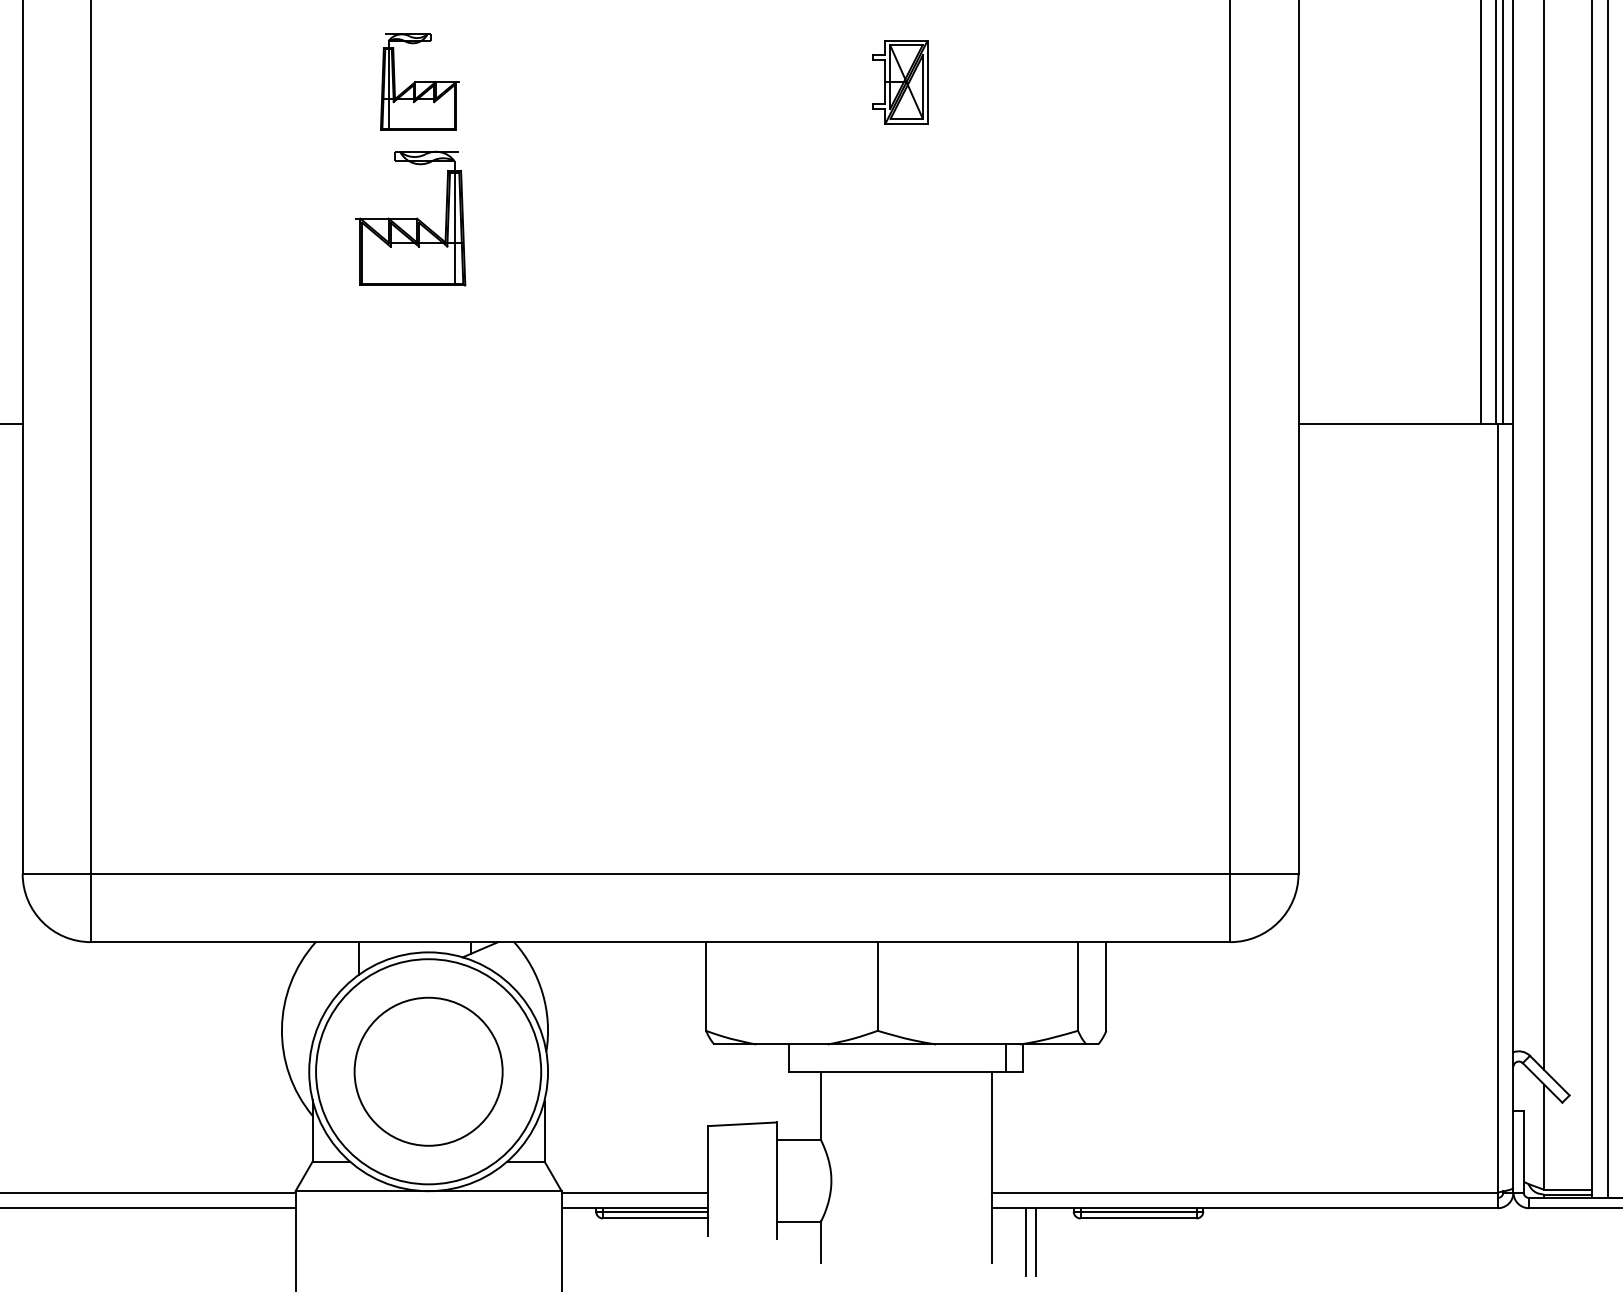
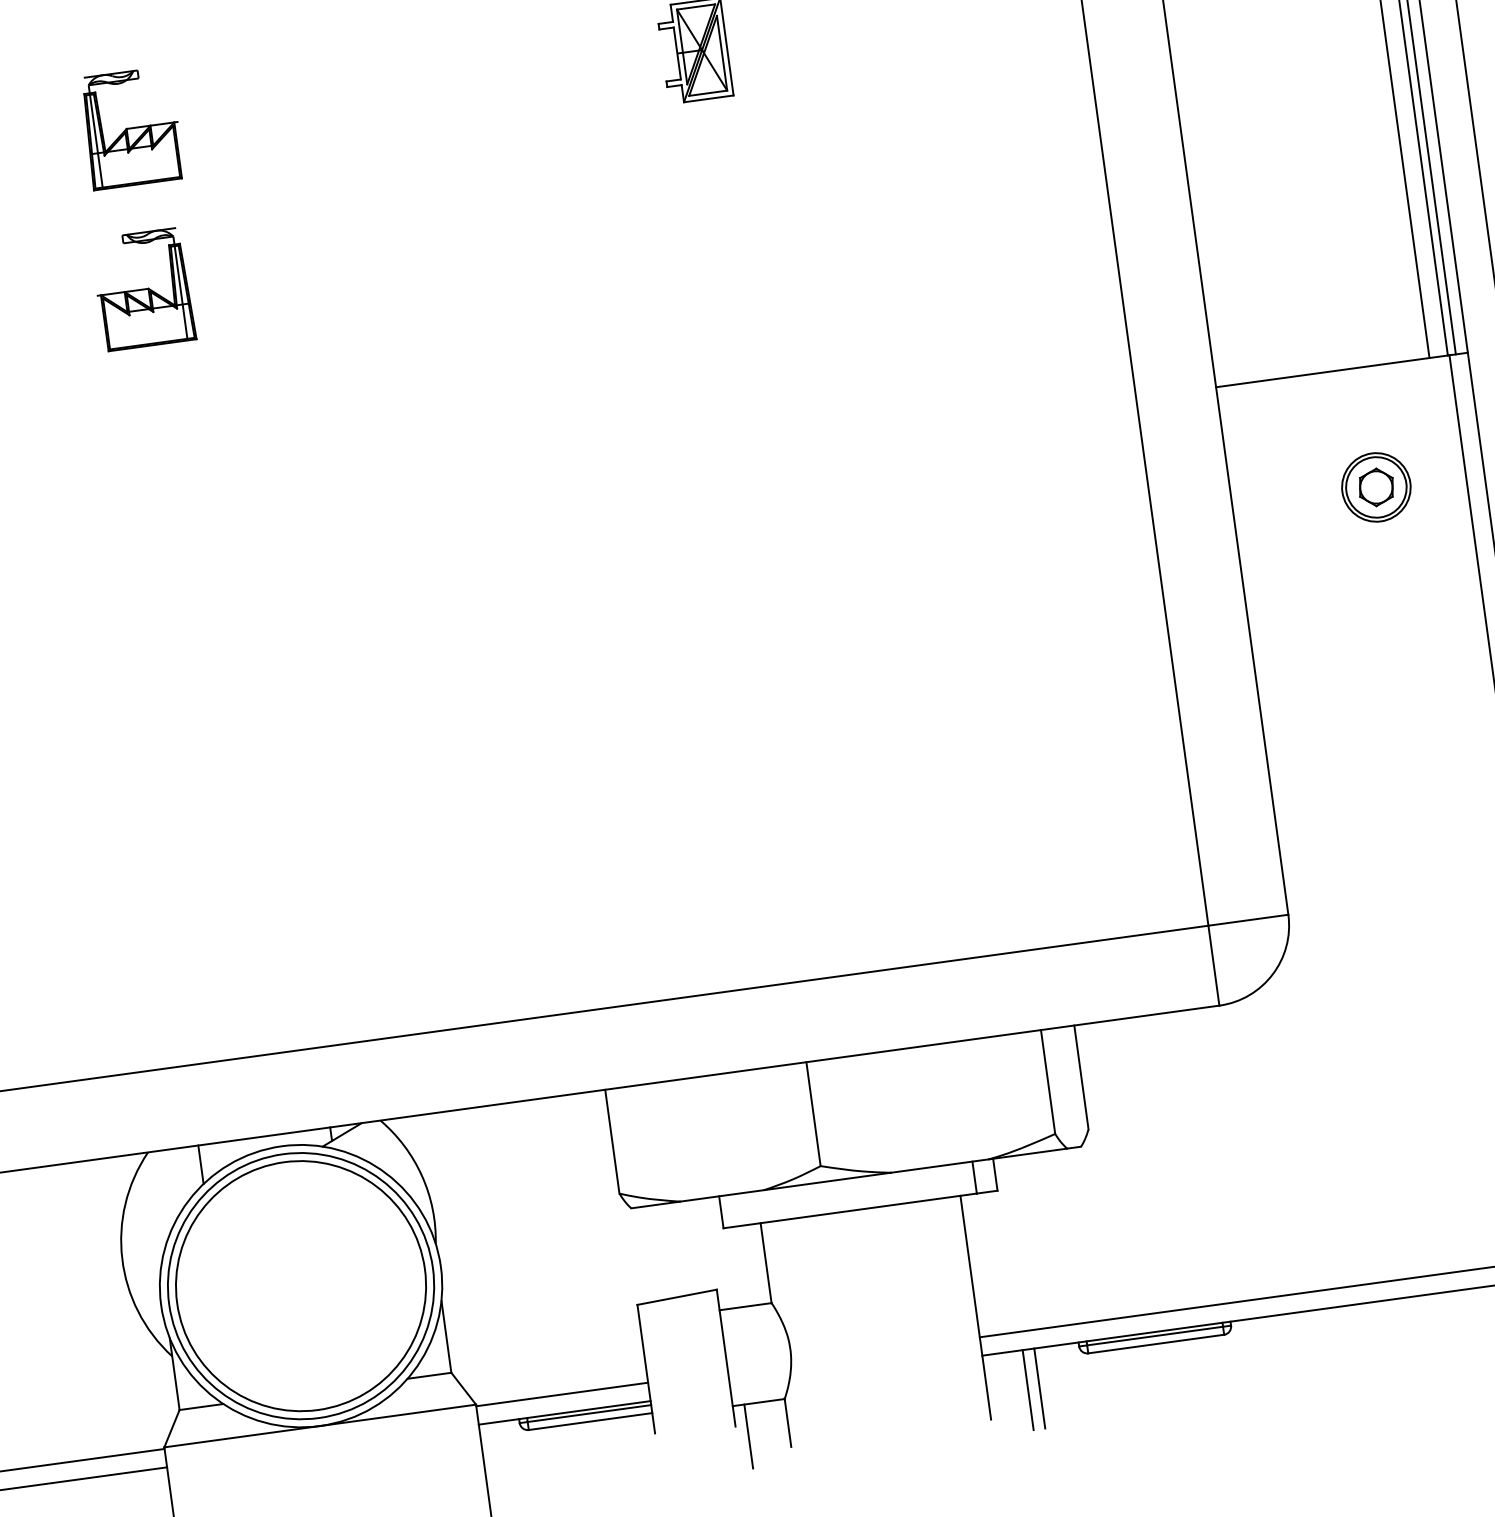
part: (410, 218) -> (142, 289), size x0.71
part: (1421, 525) -> (1376, 486), added
circle: (428, 1071) -> (300, 1285), size x1.43
line: (786, 1248) -> (748, 1435), added

